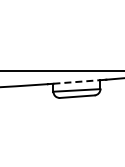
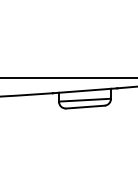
line: (76, 81) -> (84, 90), dashed -> solid

